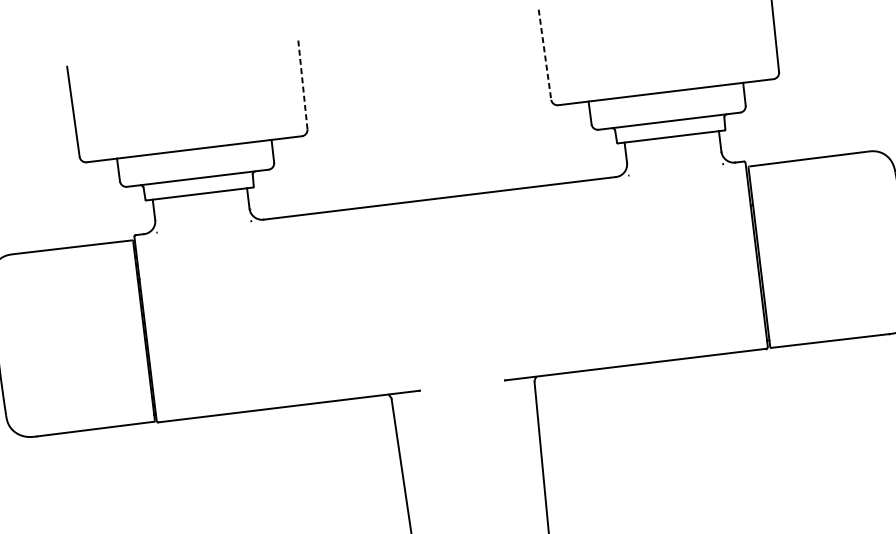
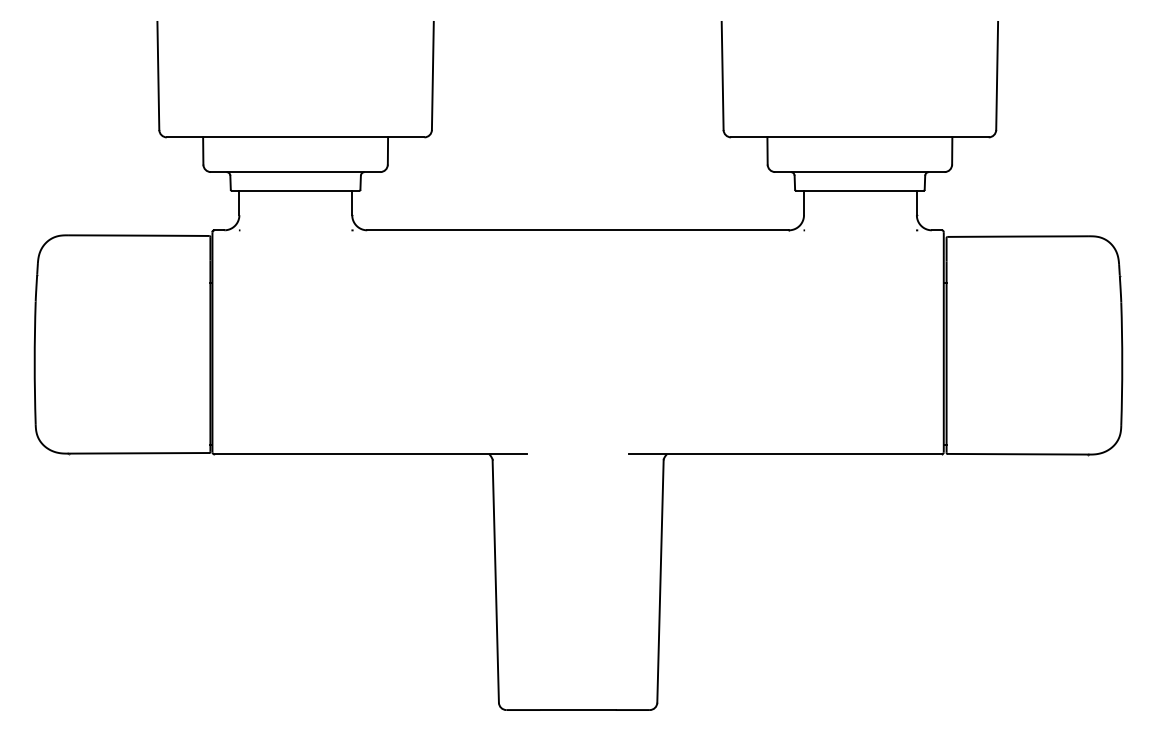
line: (544, 55) -> (722, 76), dashed -> solid
line: (302, 83) -> (432, 75), dashed -> solid

